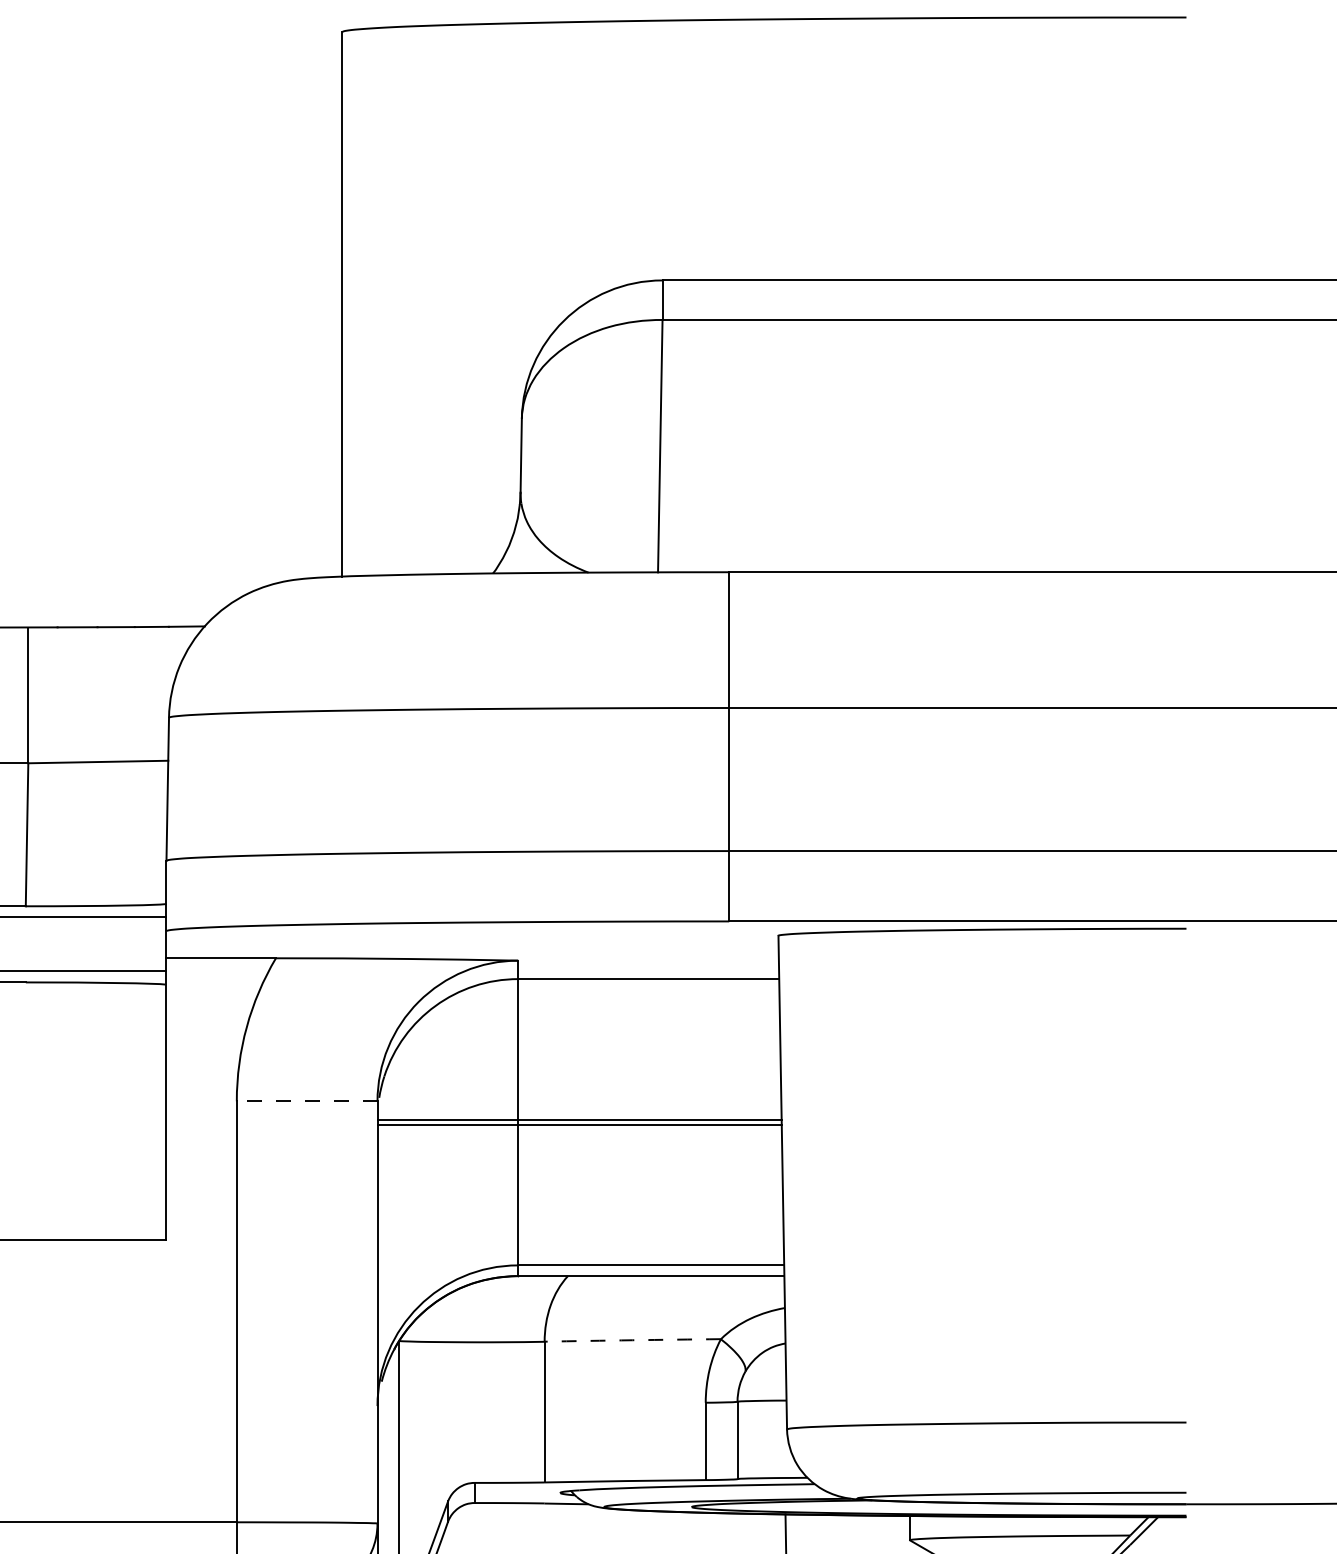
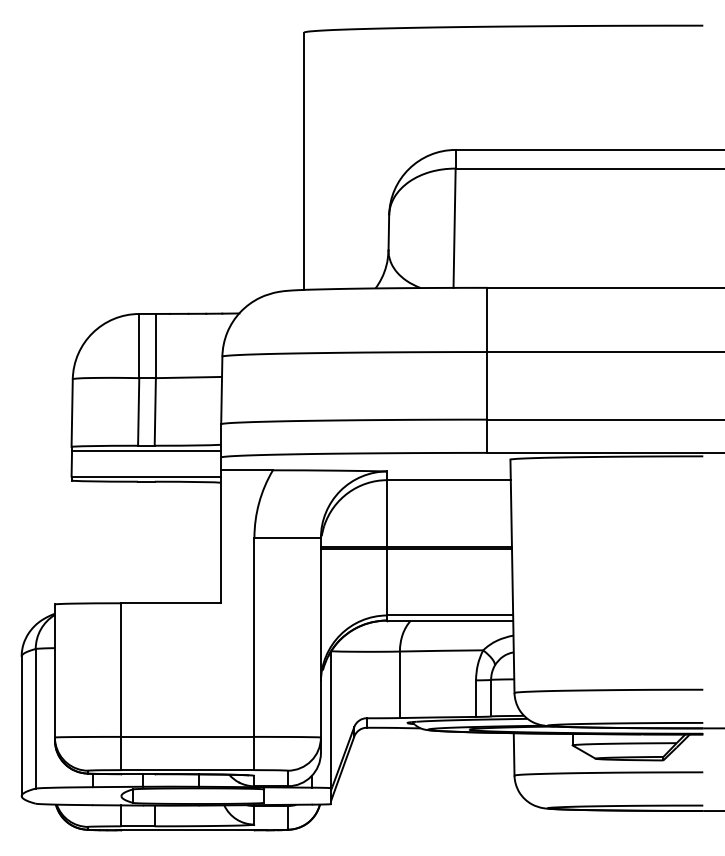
line: (306, 1100) -> (287, 537), dashed -> solid
arc: (632, 1339) -> (441, 650), dashed -> solid

